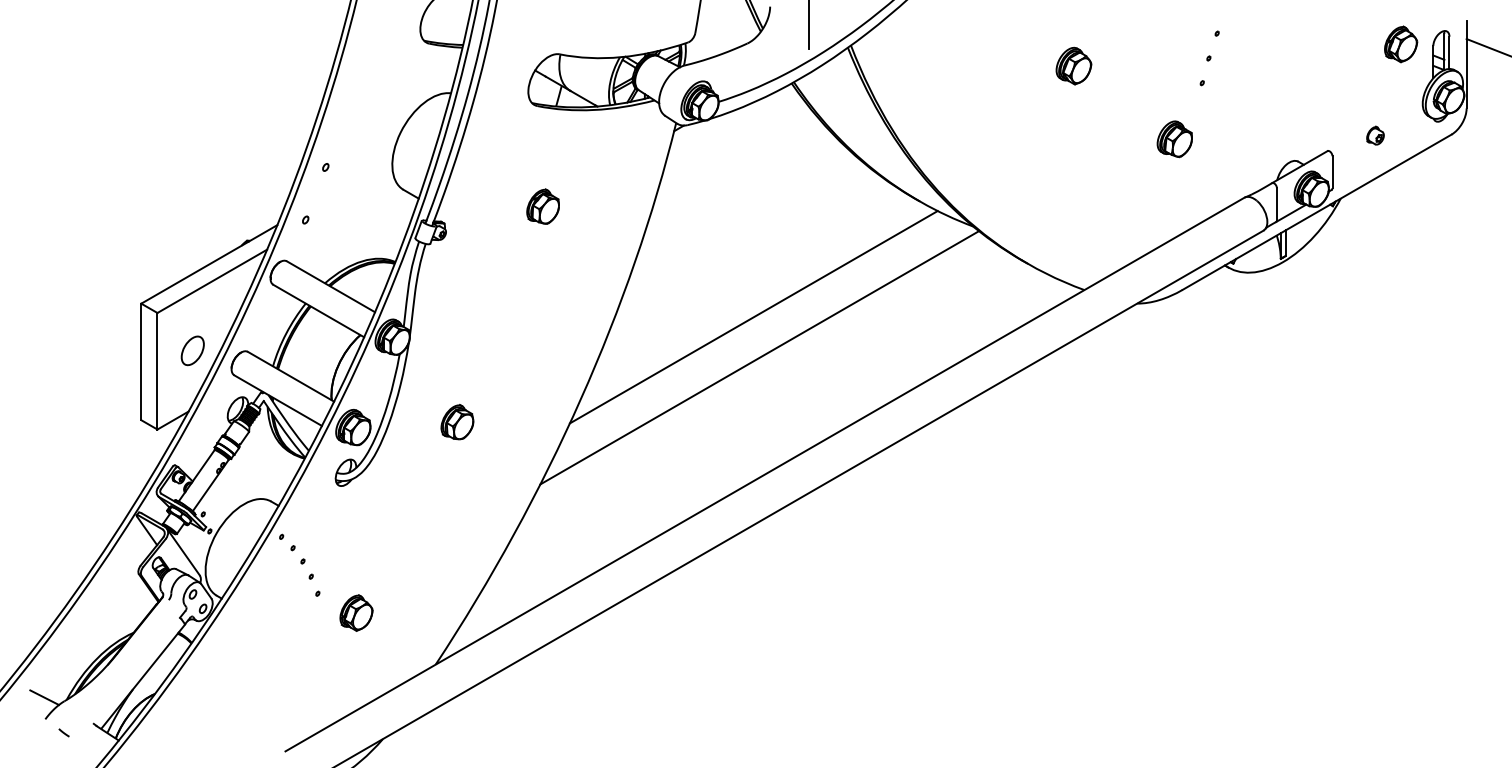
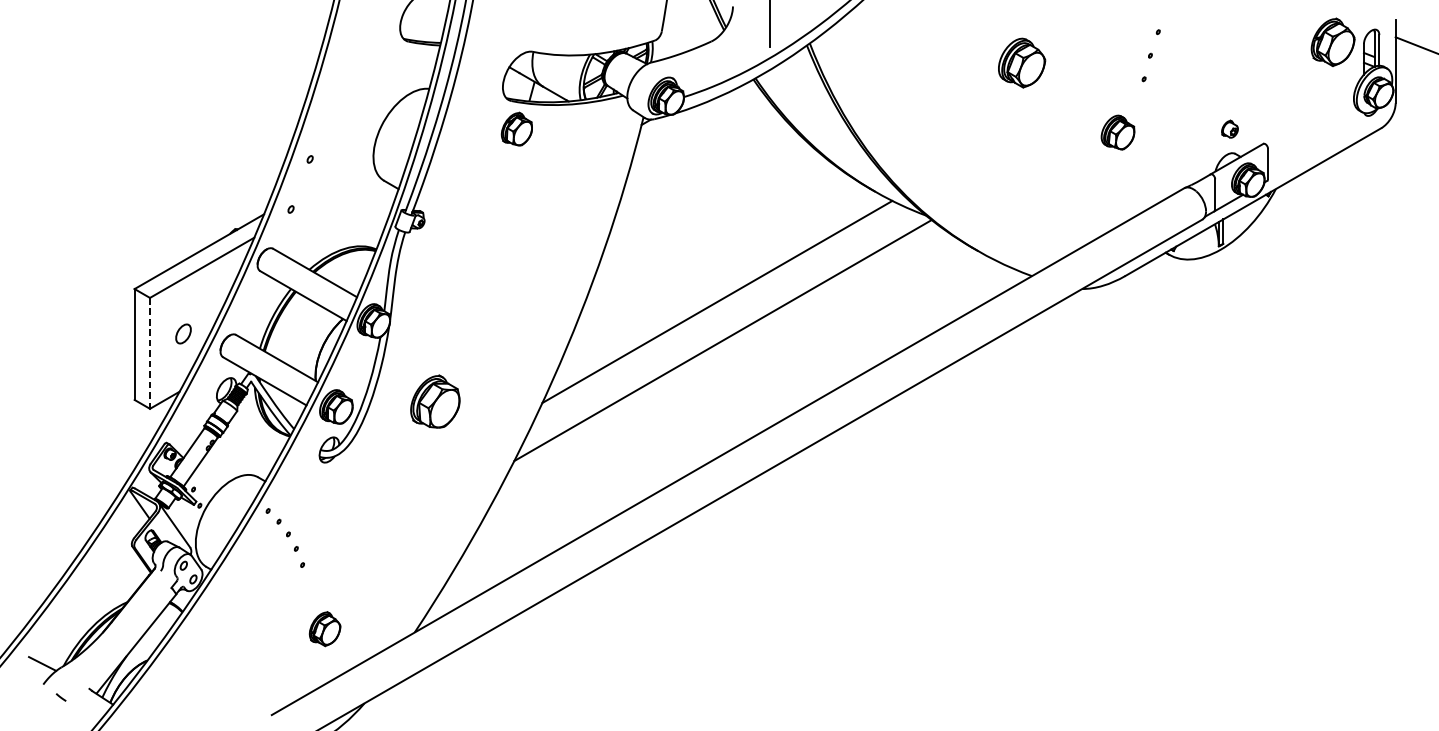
part: (1401, 44) -> (1333, 42), size x1.4
part: (1073, 65) -> (1021, 62), size x1.4
part: (1375, 135) -> (1229, 129), moved
part: (542, 206) -> (516, 129), moved
part: (192, 350) -> (183, 333), size x0.7
line: (157, 371) -> (150, 353), solid -> dashed
part: (457, 422) -> (435, 402), size x1.6
part: (356, 612) -> (325, 628), moved

